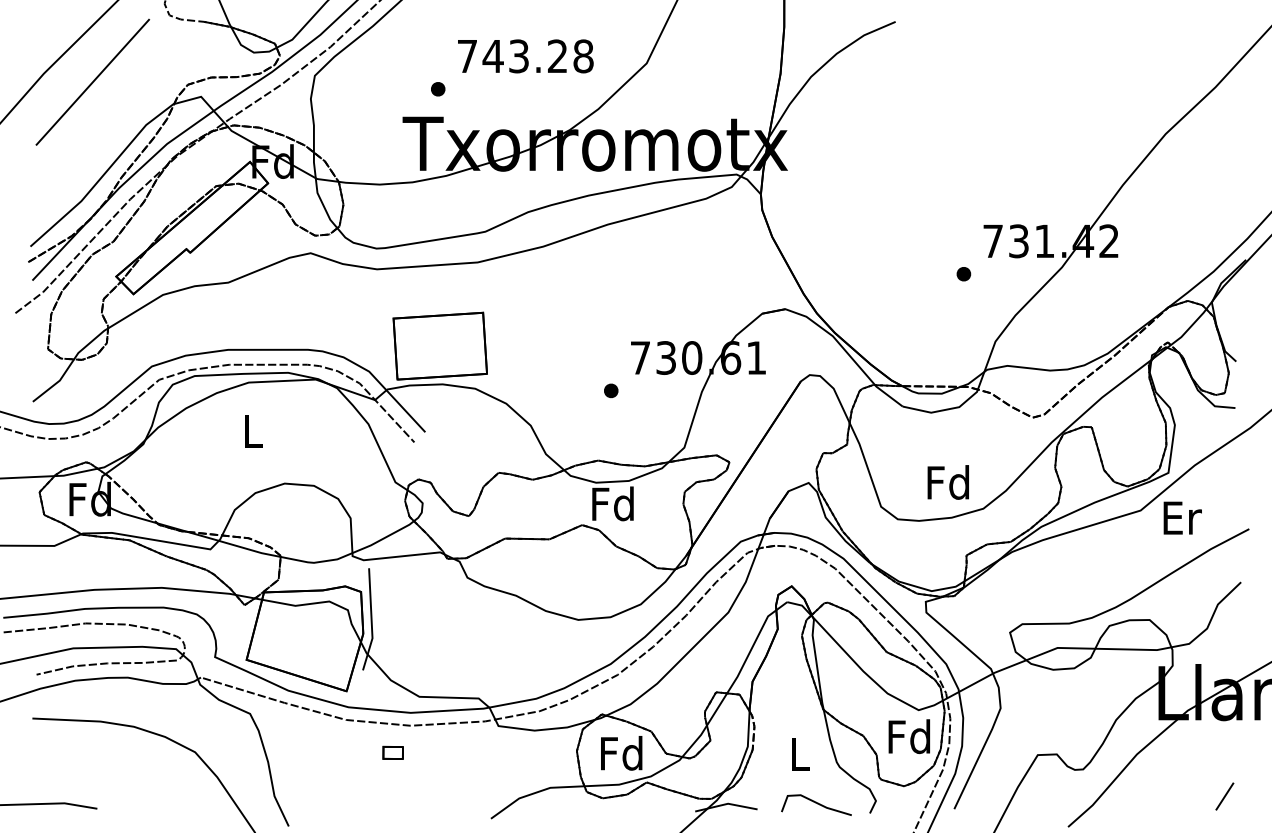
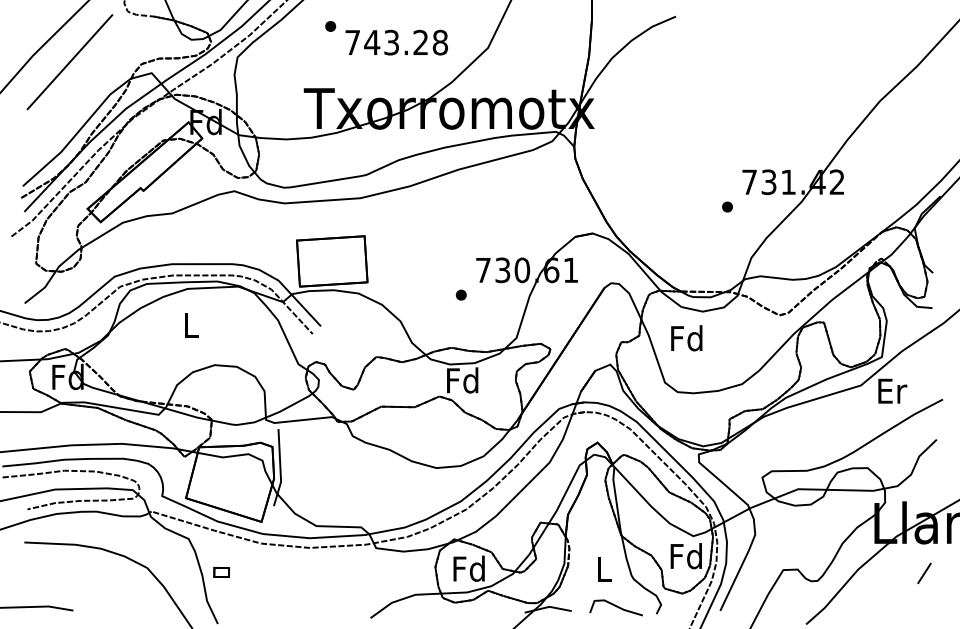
part: (437, 89) -> (330, 26), moved
text: (947, 482) -> (686, 338), moved
part: (392, 752) -> (221, 572), moved
line: (1224, 796) -> (924, 573), moved

